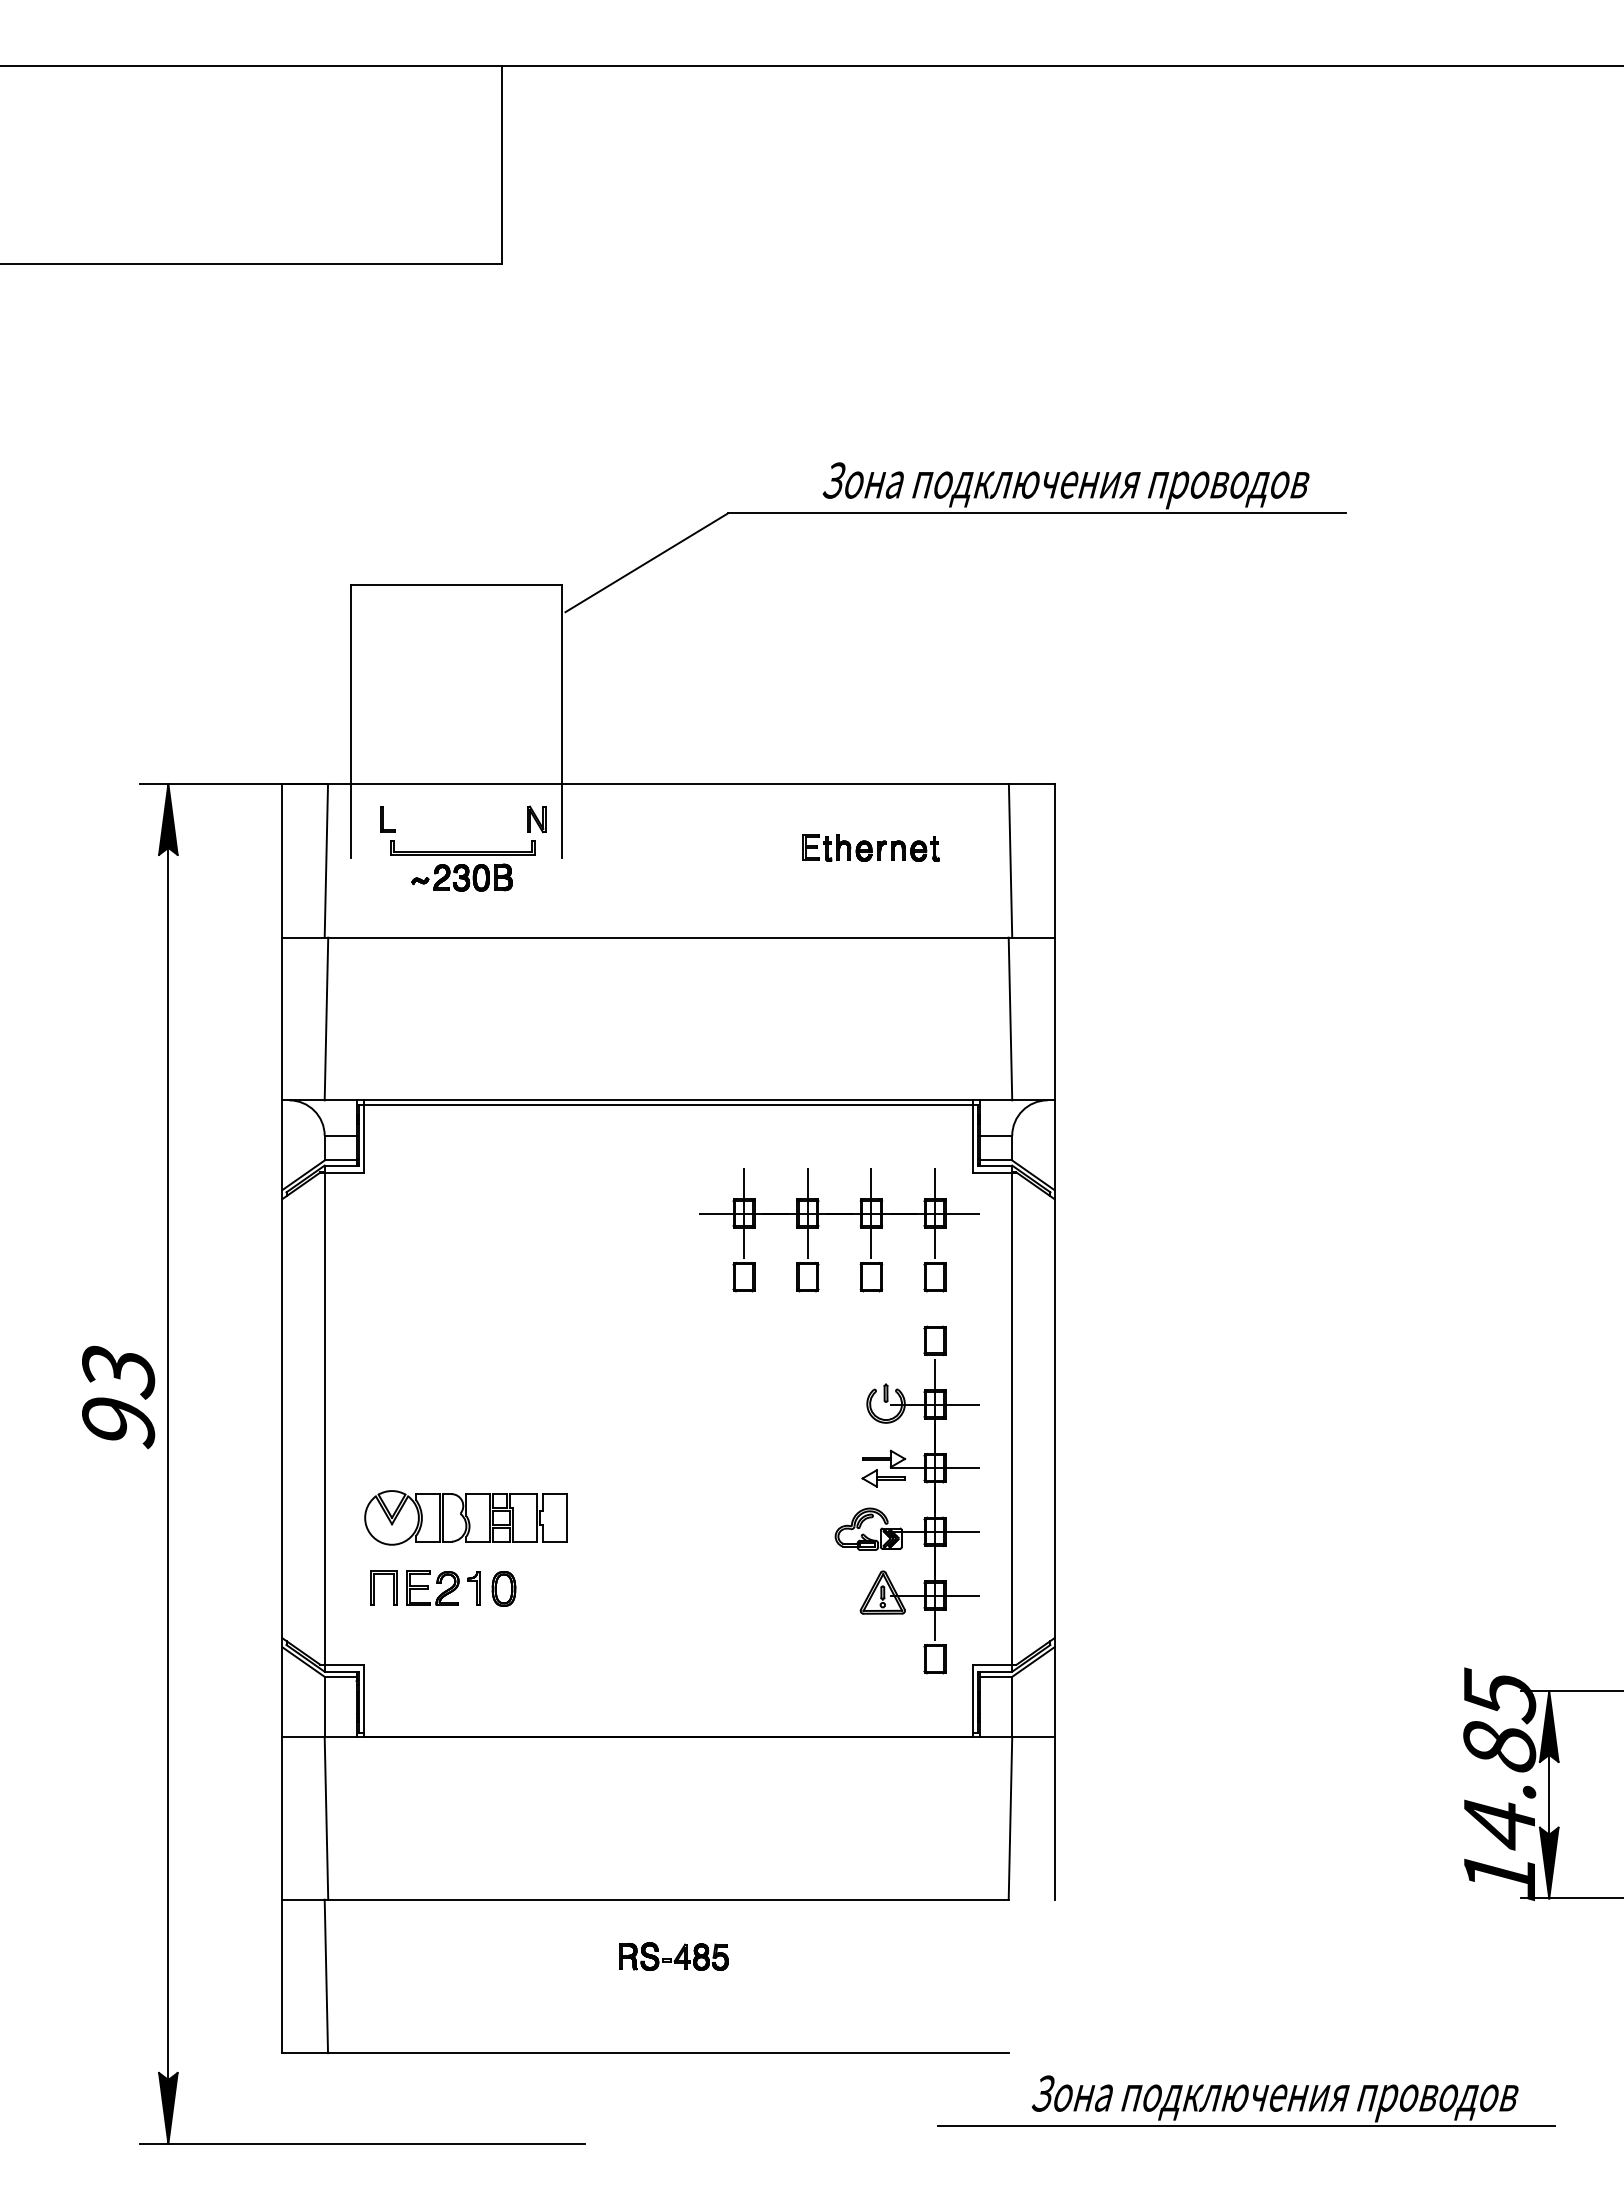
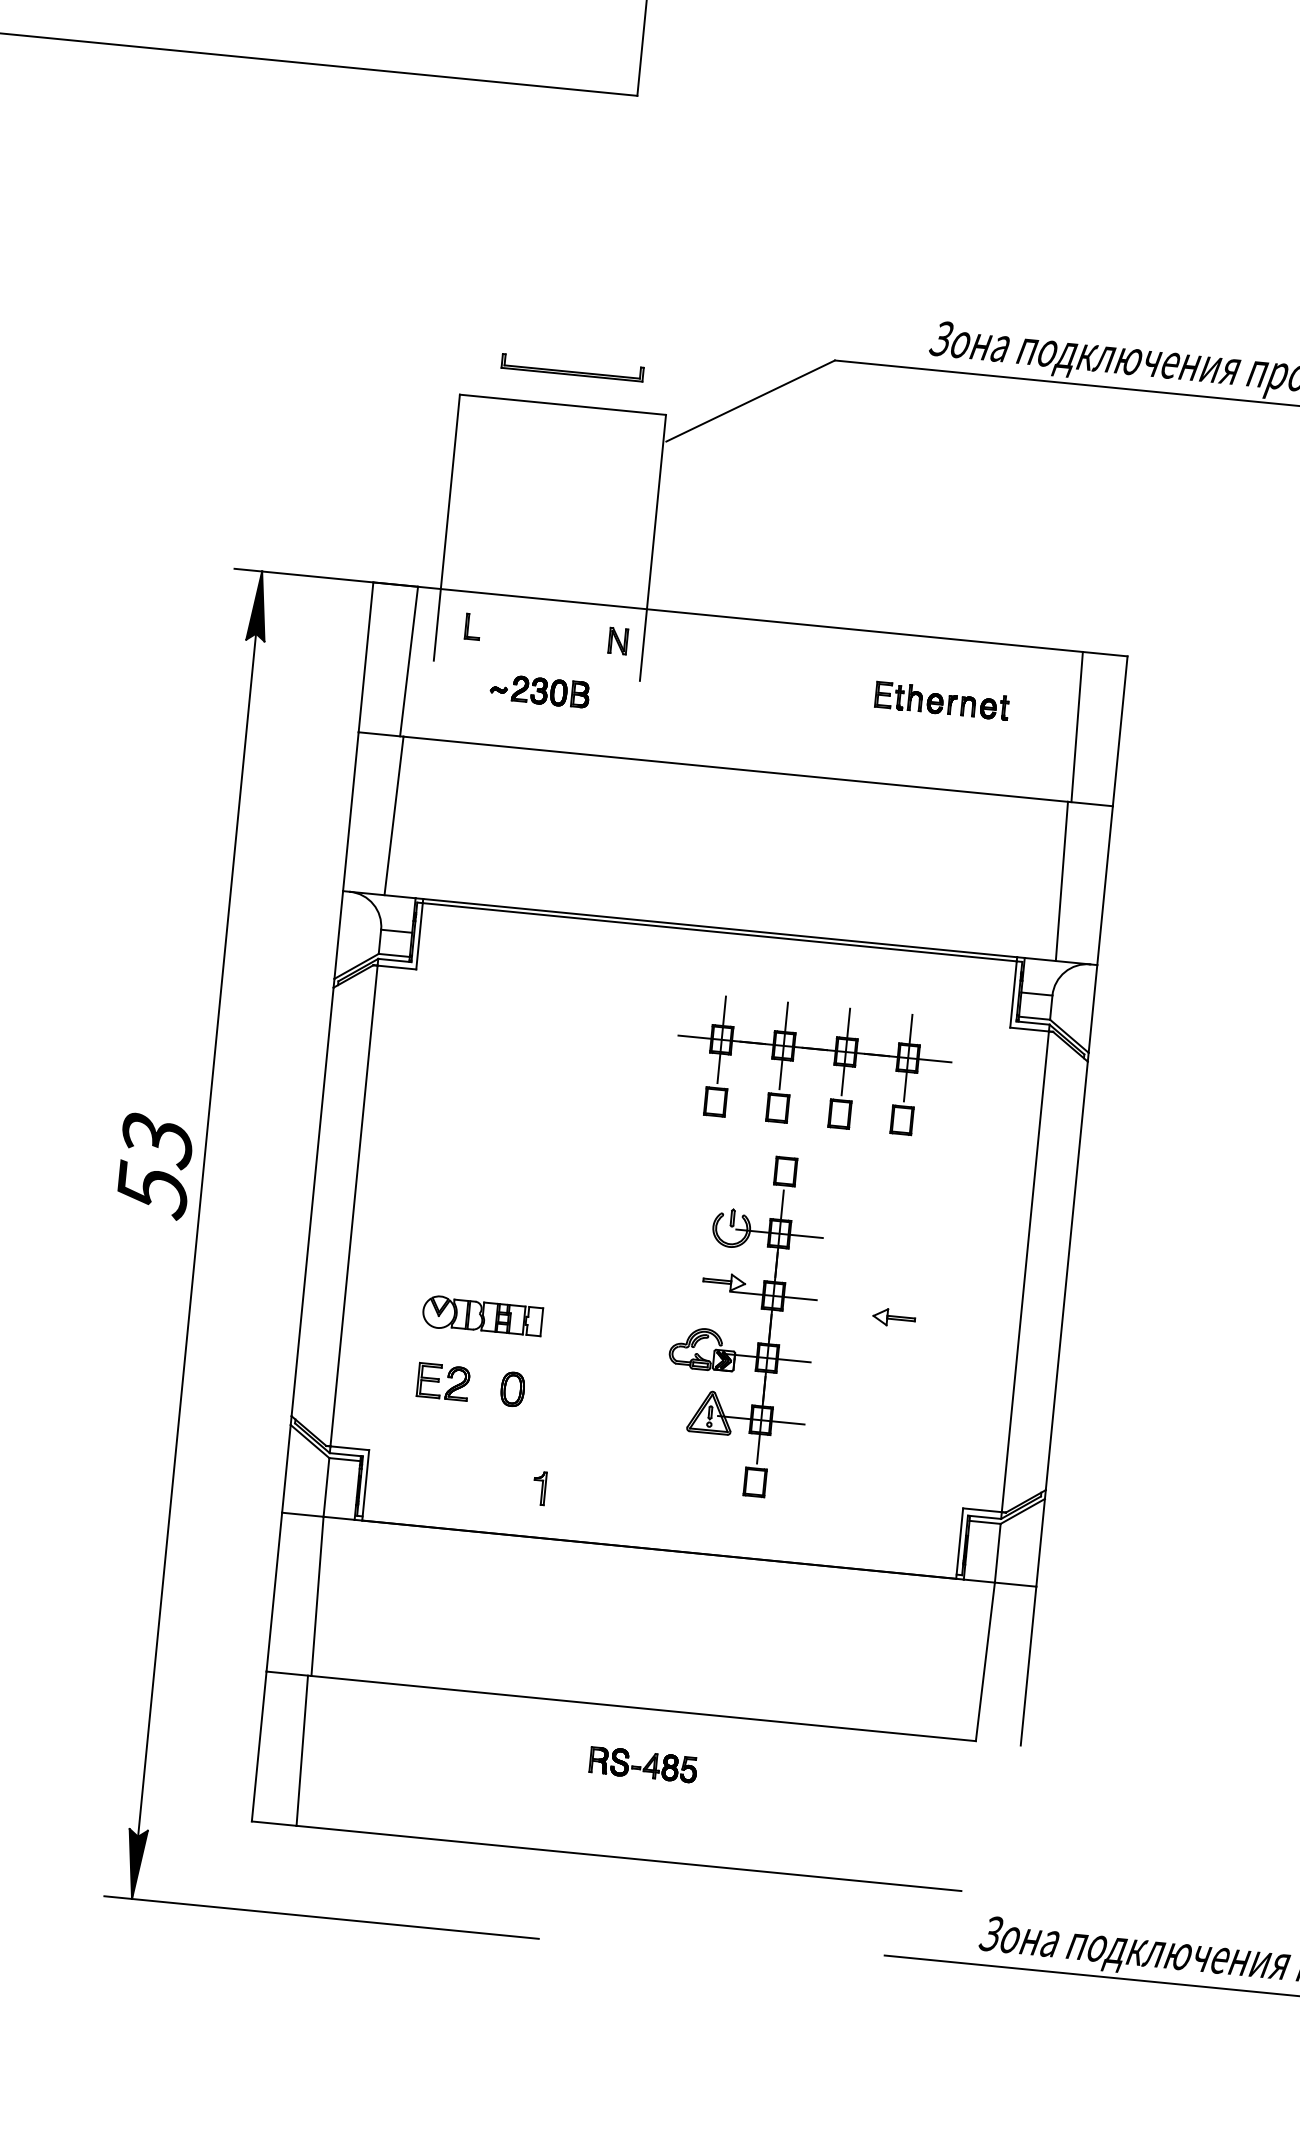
part: (462, 847) -> (572, 367), moved
part: (839, 1214) -> (814, 1049), moved
text: (118, 1422) -> (152, 1190), 93 -> 53
part: (924, 1482) -> (761, 1308), moved
part: (465, 1517) -> (482, 1315), size x0.6
part: (374, 1587) -> (386, 1375), removed
part: (473, 1588) -> (539, 1488), moved

